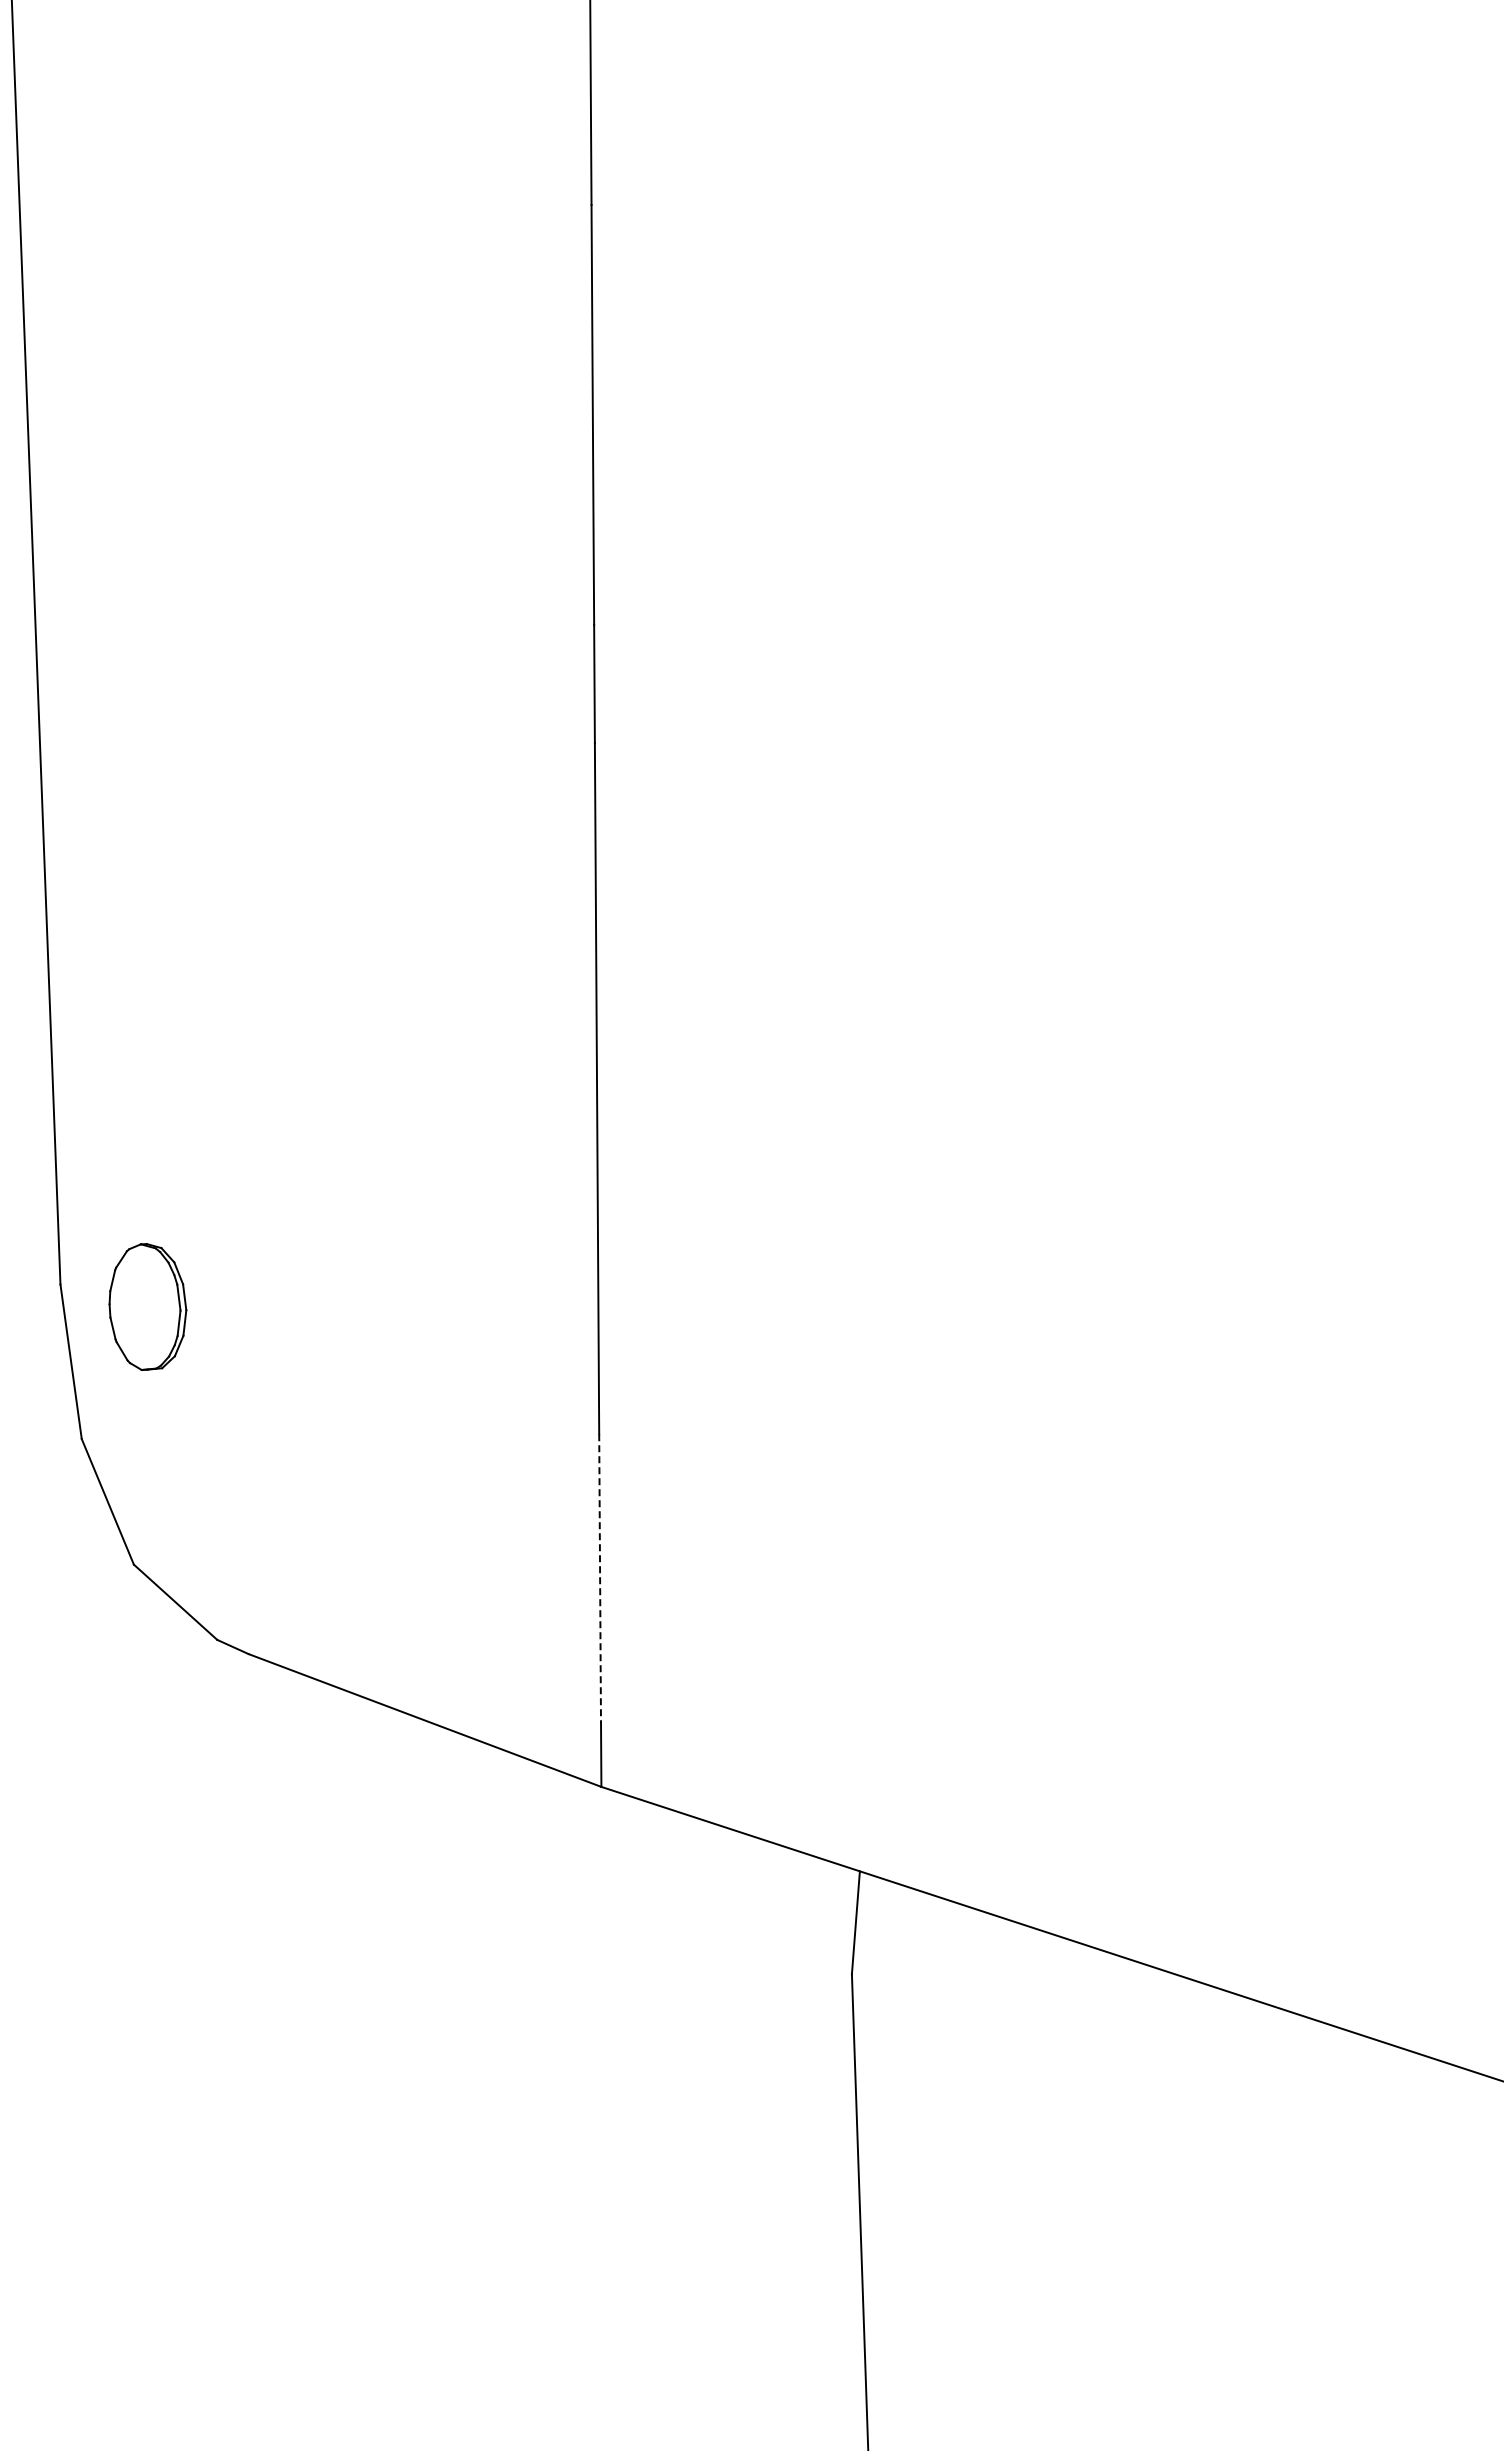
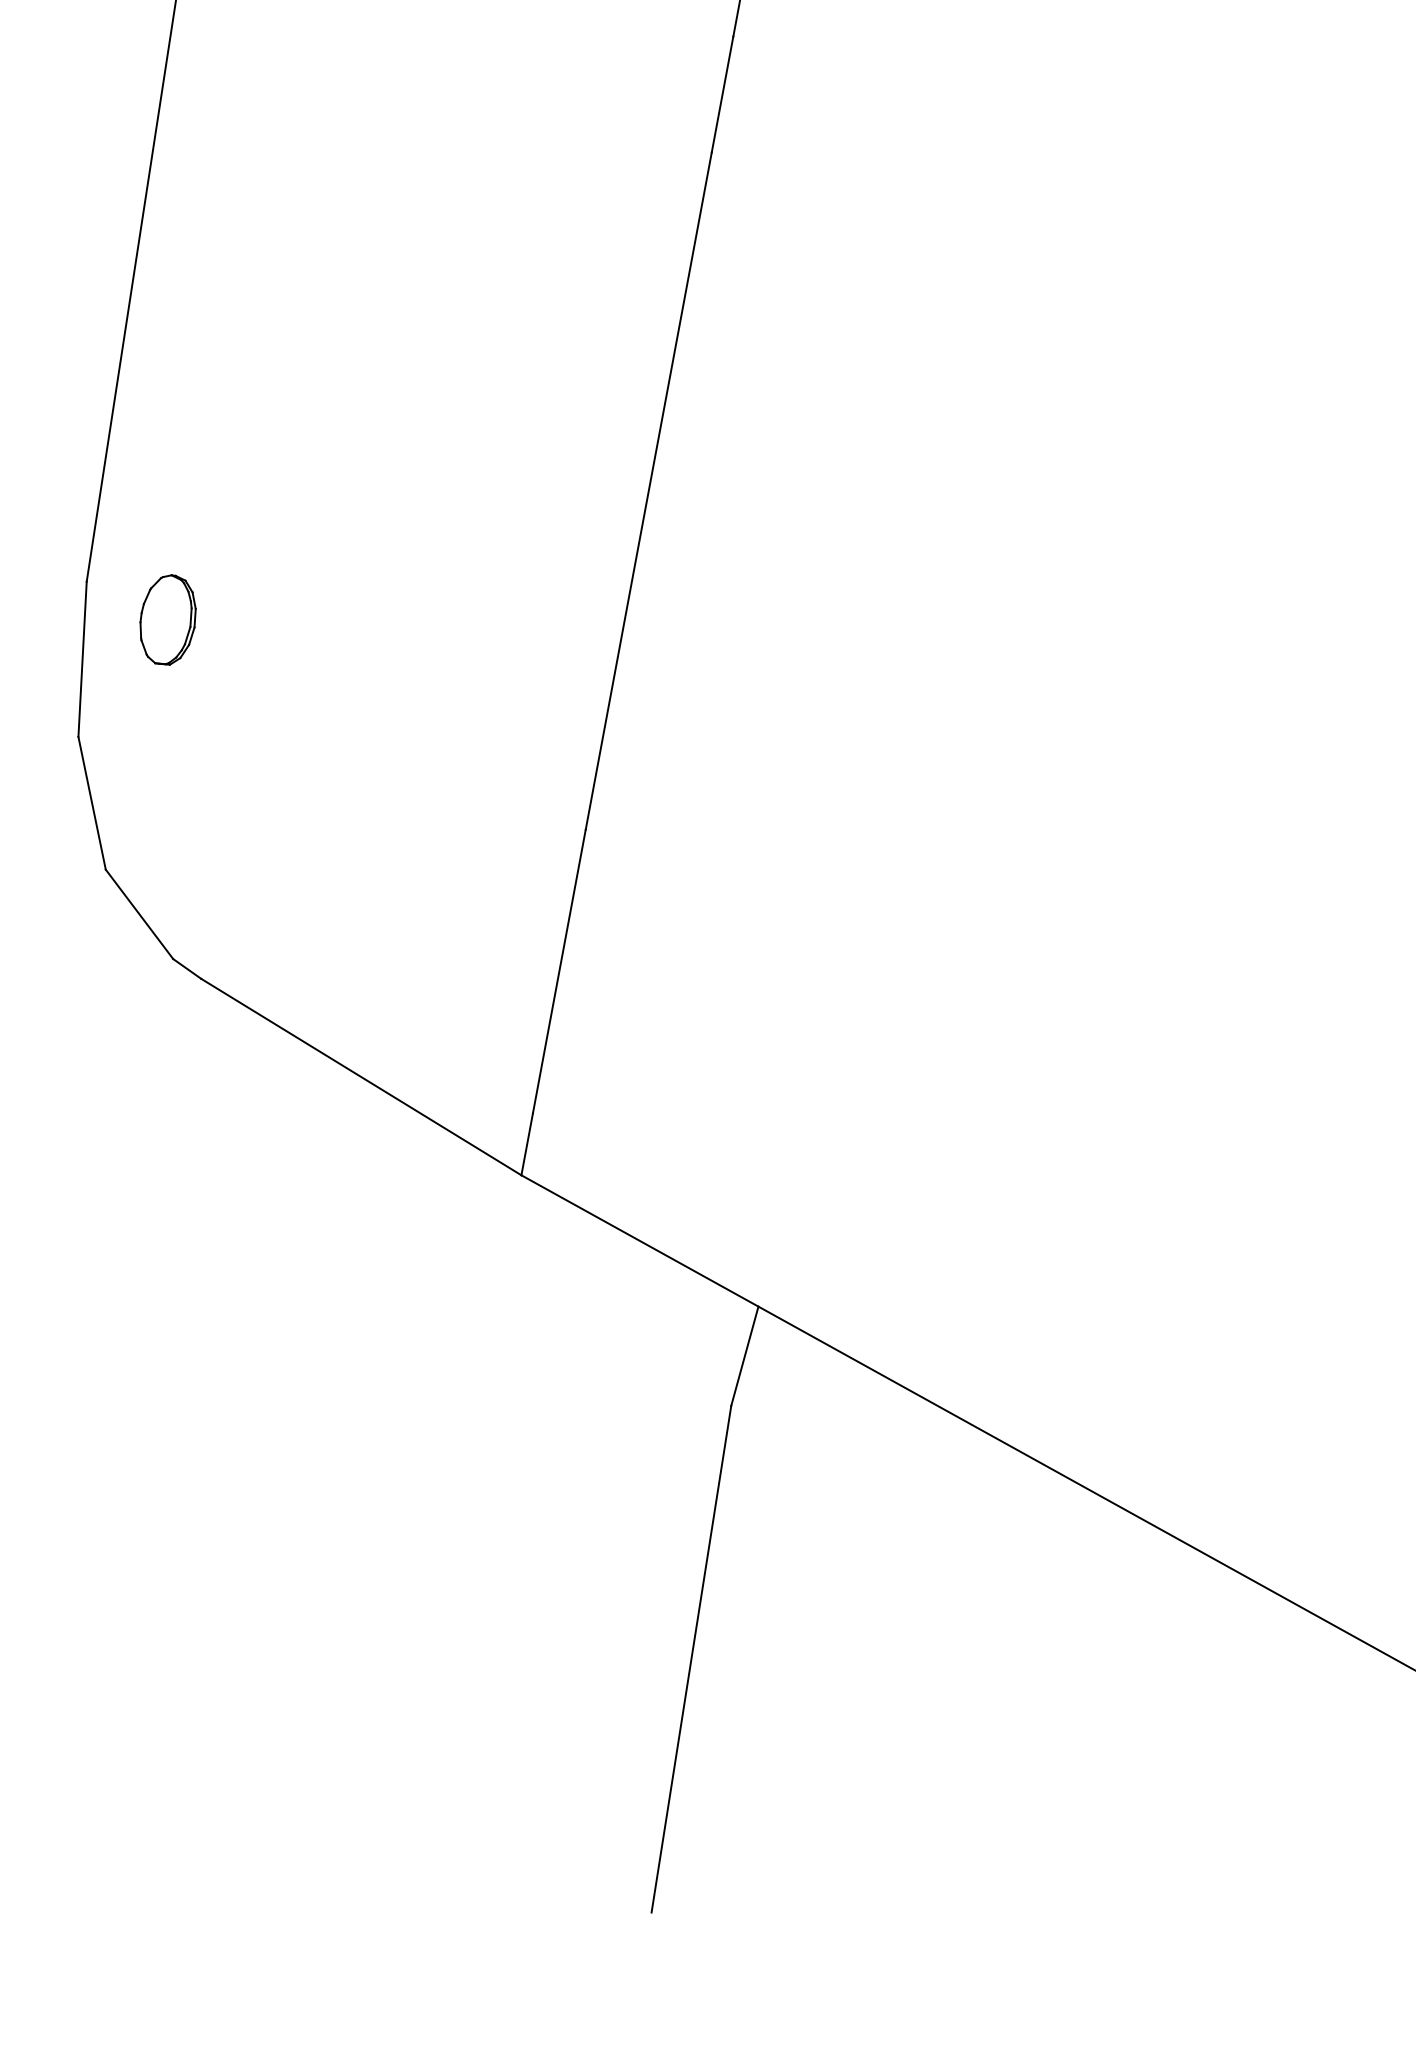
part: (147, 1306) -> (167, 619), size x0.71
line: (600, 1578) -> (559, 971), dashed -> solid

